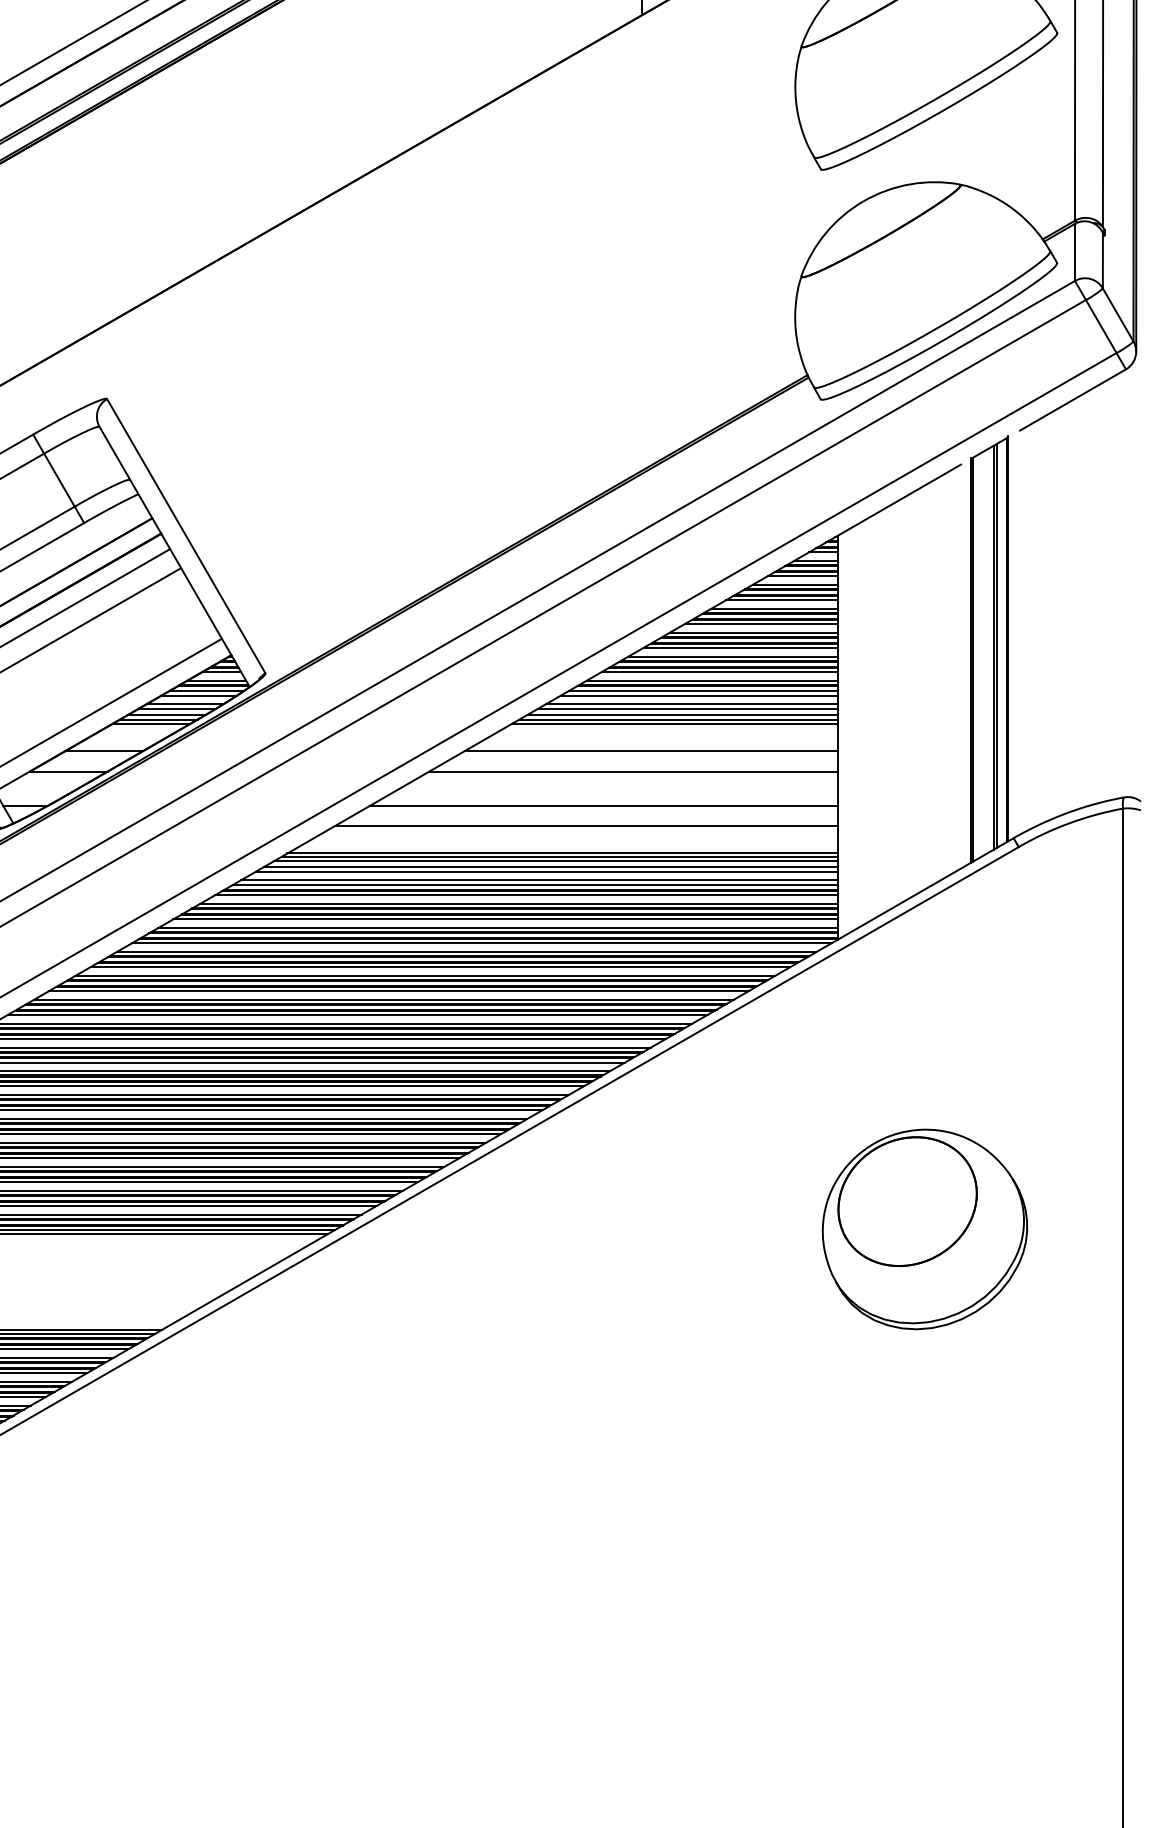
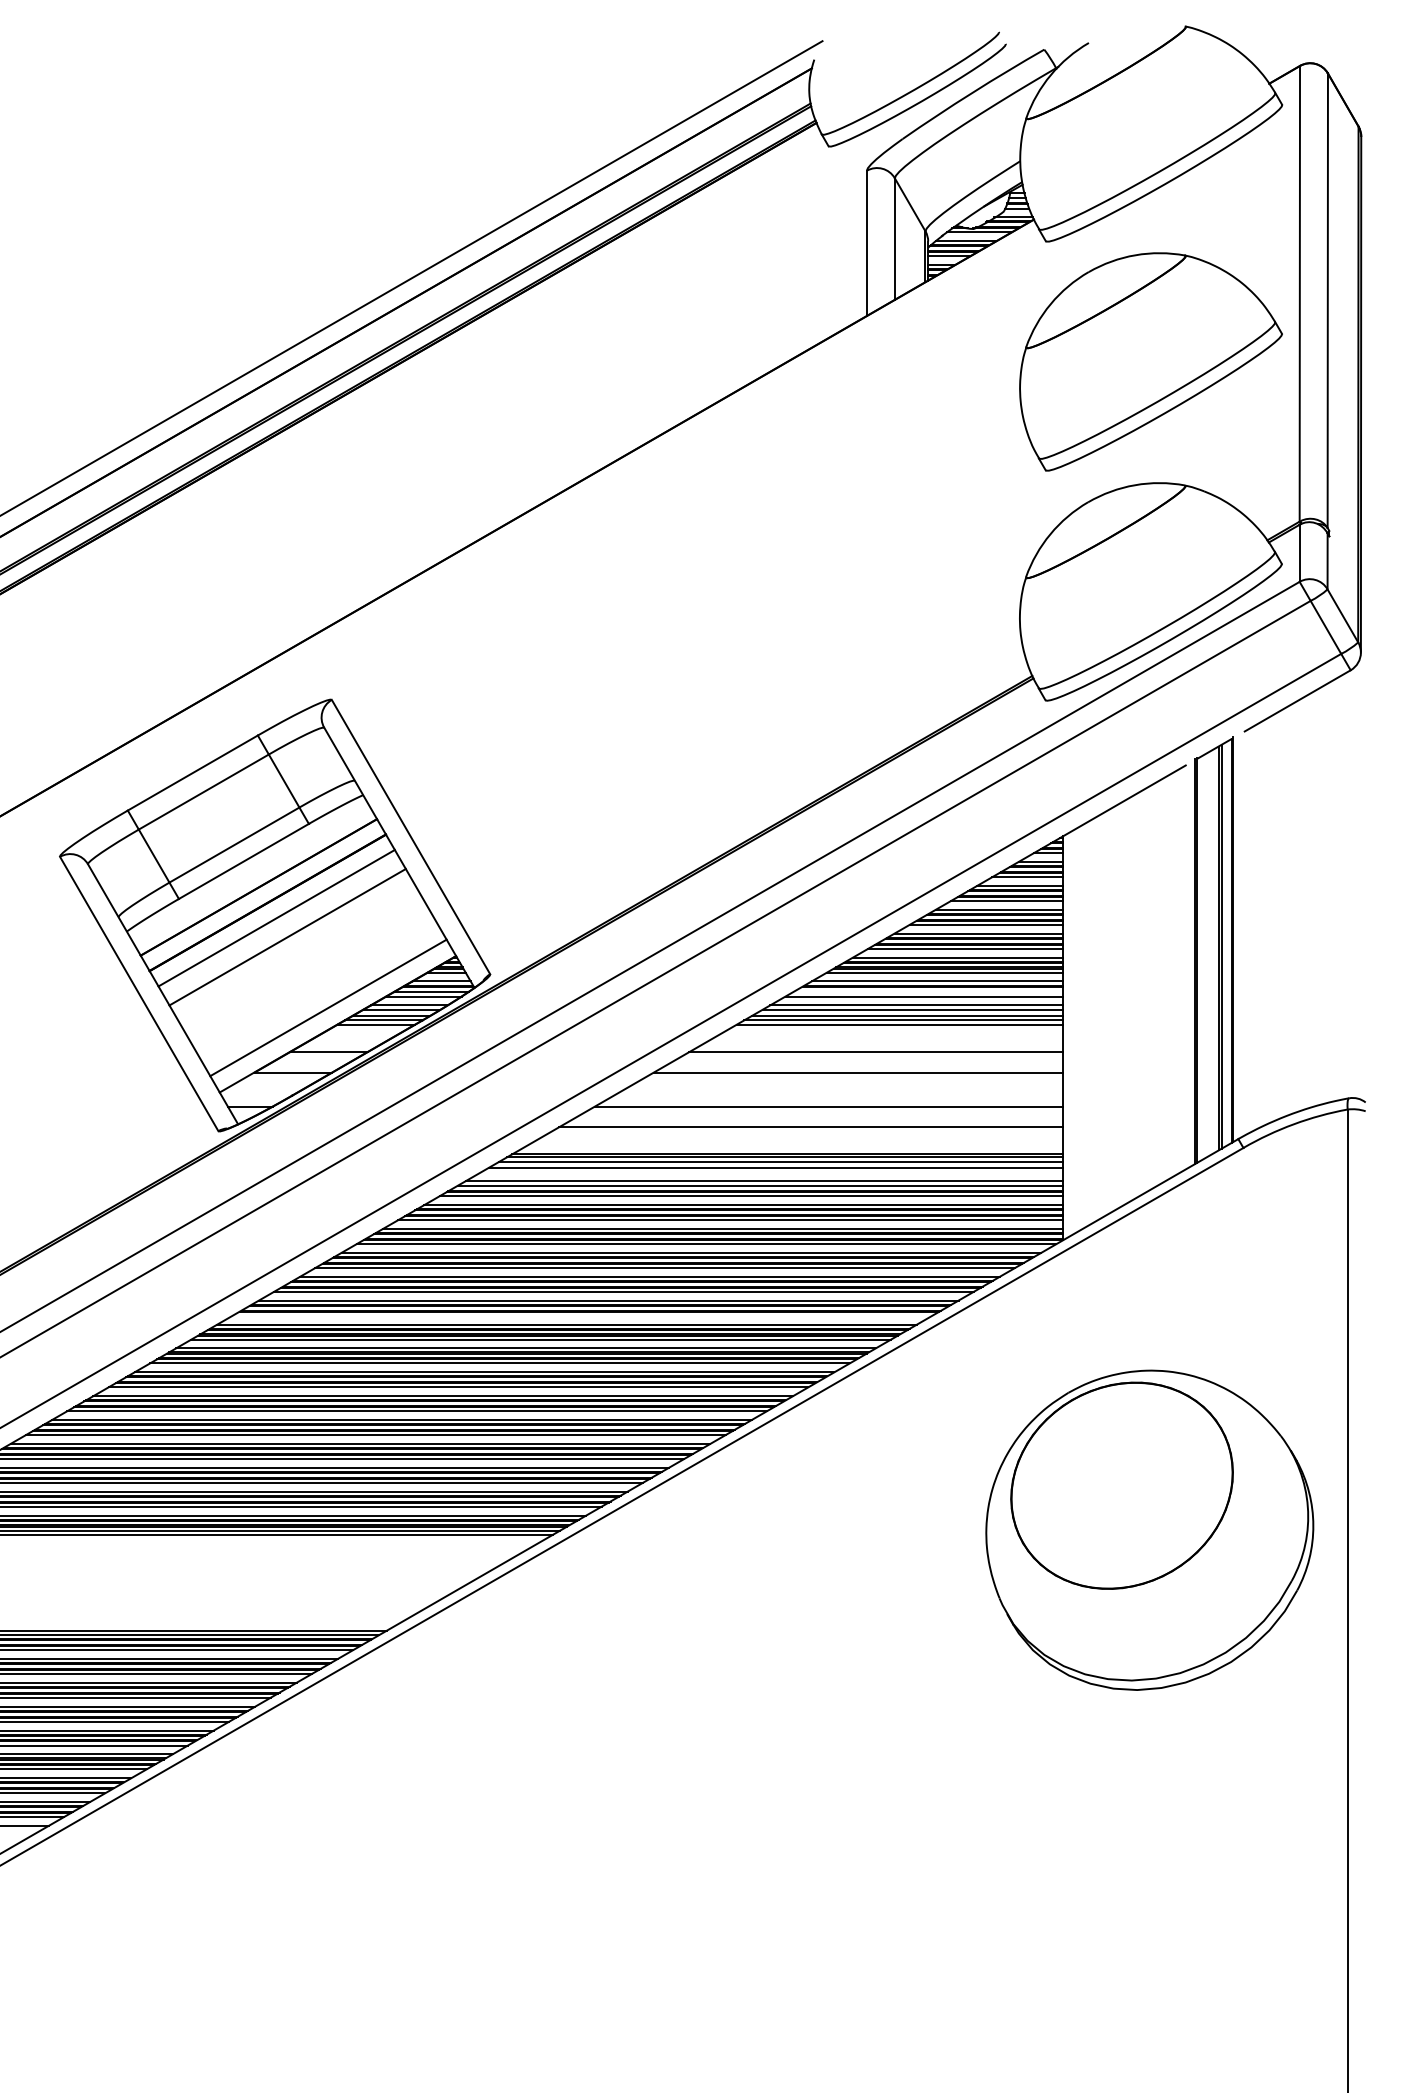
line: (702, 690) -> (927, 991), removed
line: (546, 871) -> (771, 1172), removed
line: (357, 1014) -> (582, 1315), removed
part: (924, 1229) -> (1149, 1530), size x1.6

